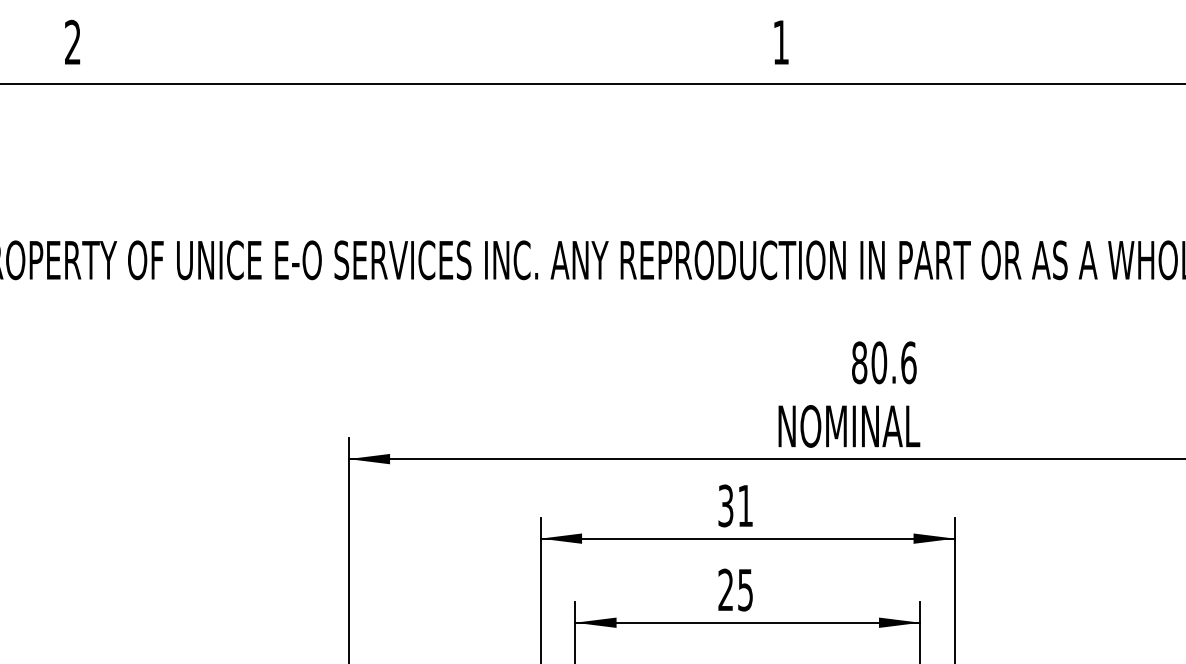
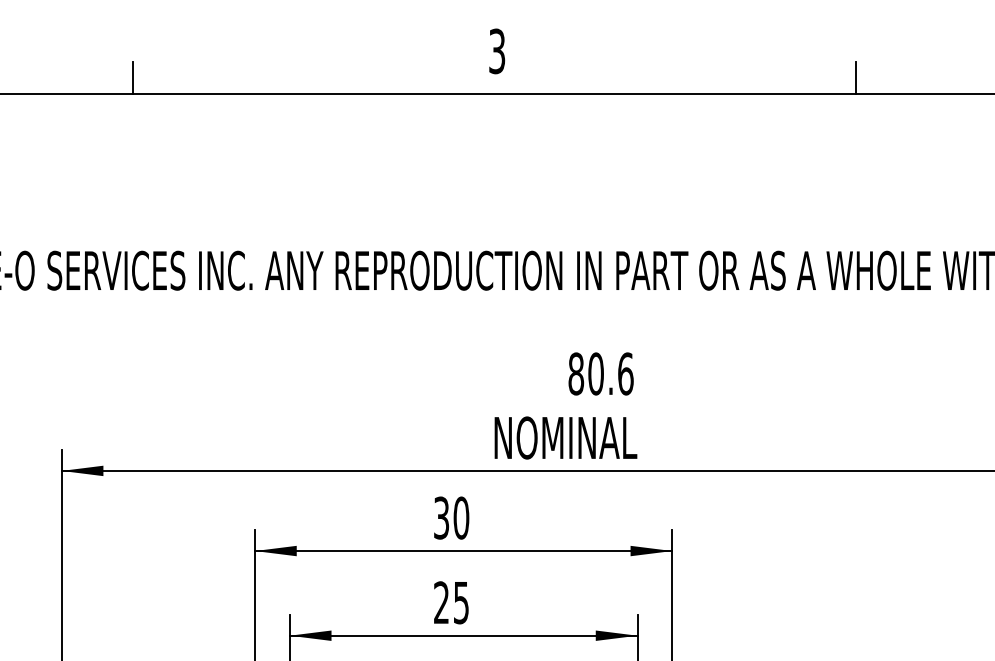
text: (780, 42) -> (496, 51), 1 -> 3
line: (419, 68) -> (133, 77), added
line: (1137, 68) -> (856, 77), added
text: (745, 505) -> (461, 517), 31 -> 30

